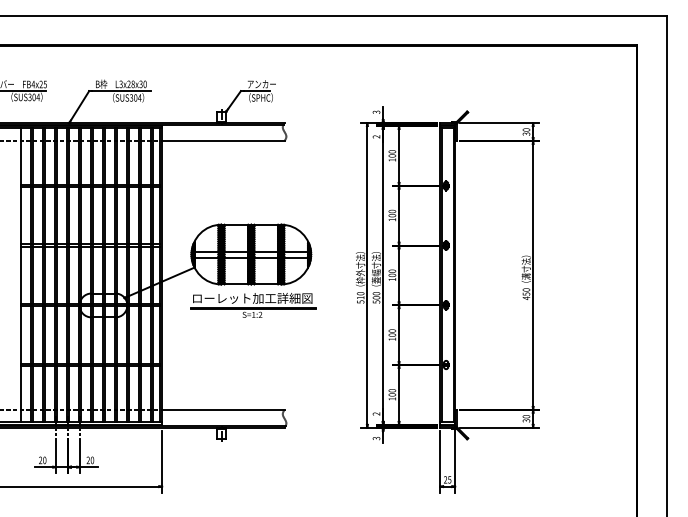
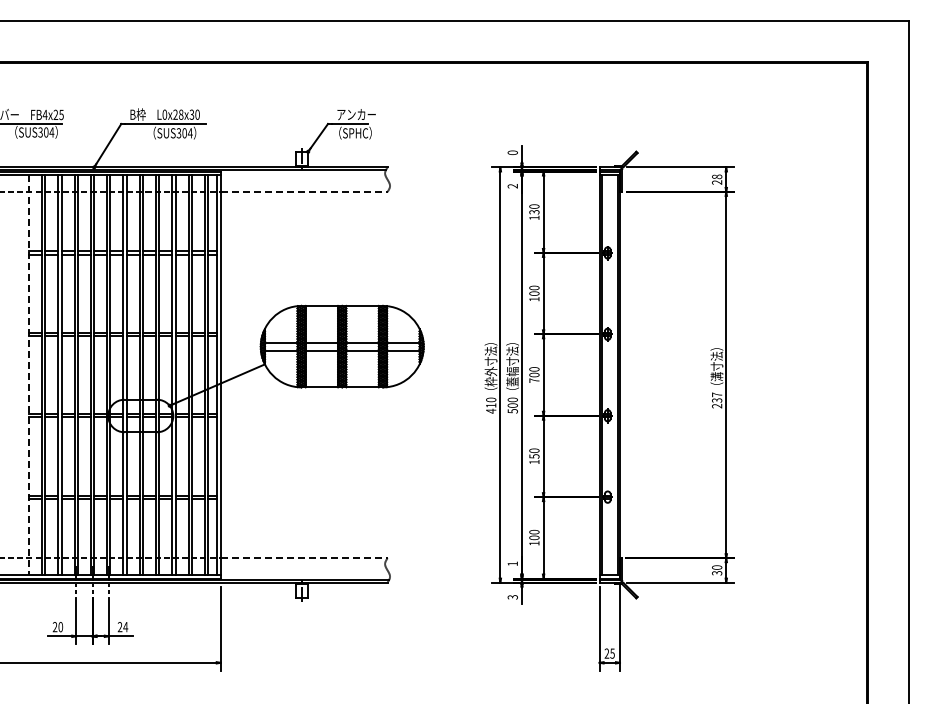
text: (120, 84) -> (164, 114), L3x28x30 -> L0x28x30
text: (376, 112) -> (512, 152), 3 -> 0
text: (526, 131) -> (717, 179), 30 -> 28
line: (223, 140) -> (304, 191), solid -> dashed
text: (392, 156) -> (534, 212), 100 -> 130
line: (21, 275) -> (29, 375), solid -> dashed
text: (392, 279) -> (534, 380), 100 -> 700
text: (526, 294) -> (717, 400), 450 -> 237
text: (360, 301) -> (491, 410), 510 -> 410
part: (252, 305) -> (344, 415), removed
text: (392, 335) -> (534, 456), 100 -> 150
line: (223, 410) -> (304, 558), solid -> dashed
text: (376, 413) -> (512, 563), 2 -> 1
text: (92, 460) -> (125, 627), 20 -> 24

